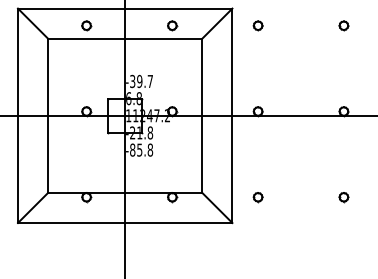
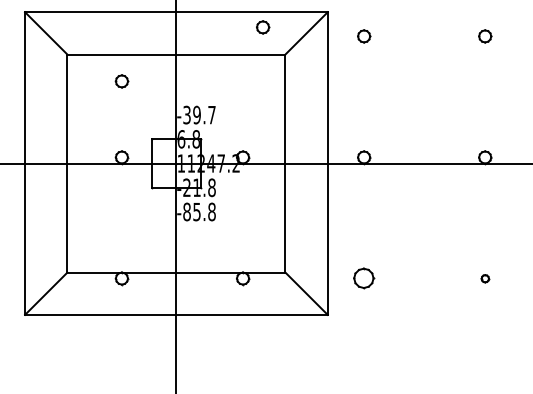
part: (86, 25) -> (121, 81), moved
part: (172, 25) -> (263, 27), moved
part: (258, 197) -> (364, 278), size x1.6
part: (344, 197) -> (485, 278), size x0.6

